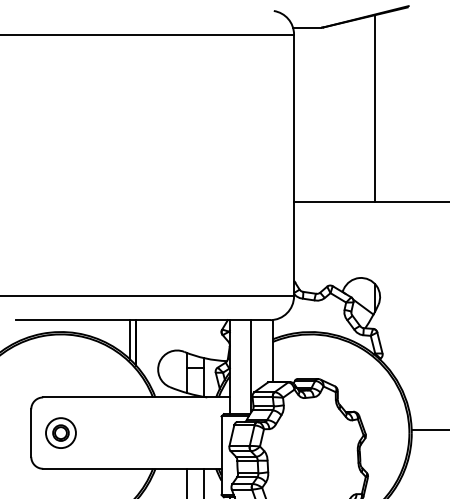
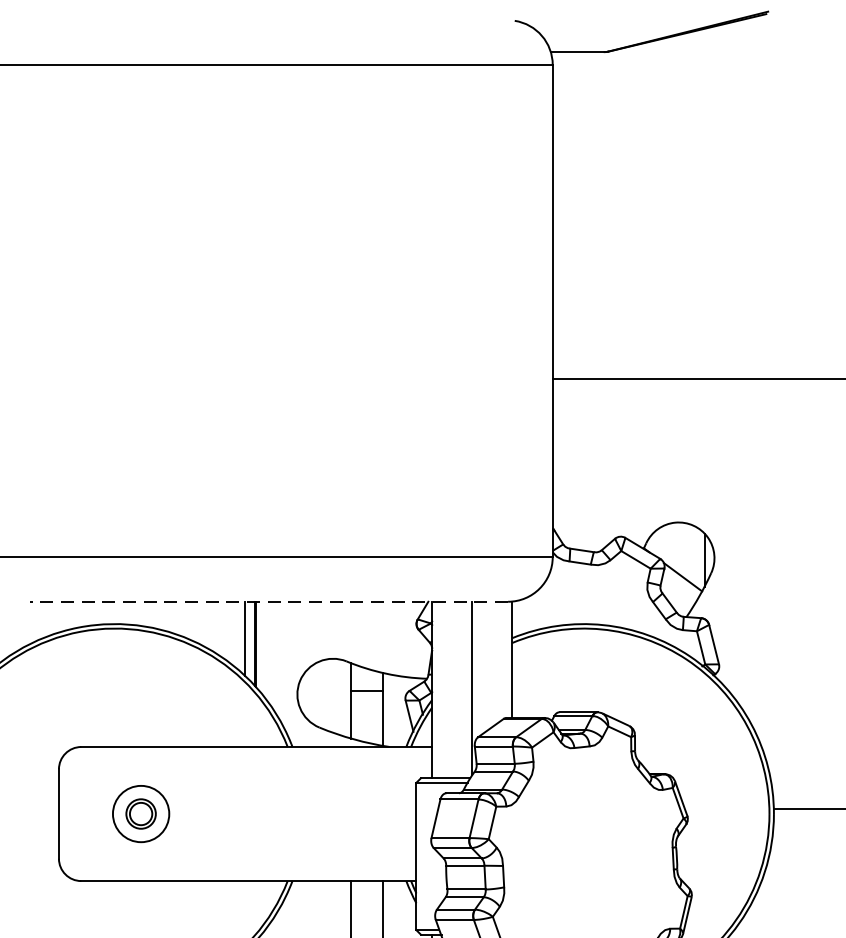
line: (374, 108) -> (703, 204), removed
line: (142, 320) -> (267, 602), solid -> dashed
part: (60, 432) -> (140, 812), moved

